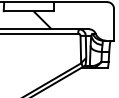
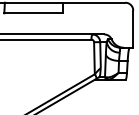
hatch: (42, 20) -> (49, 24), removed

